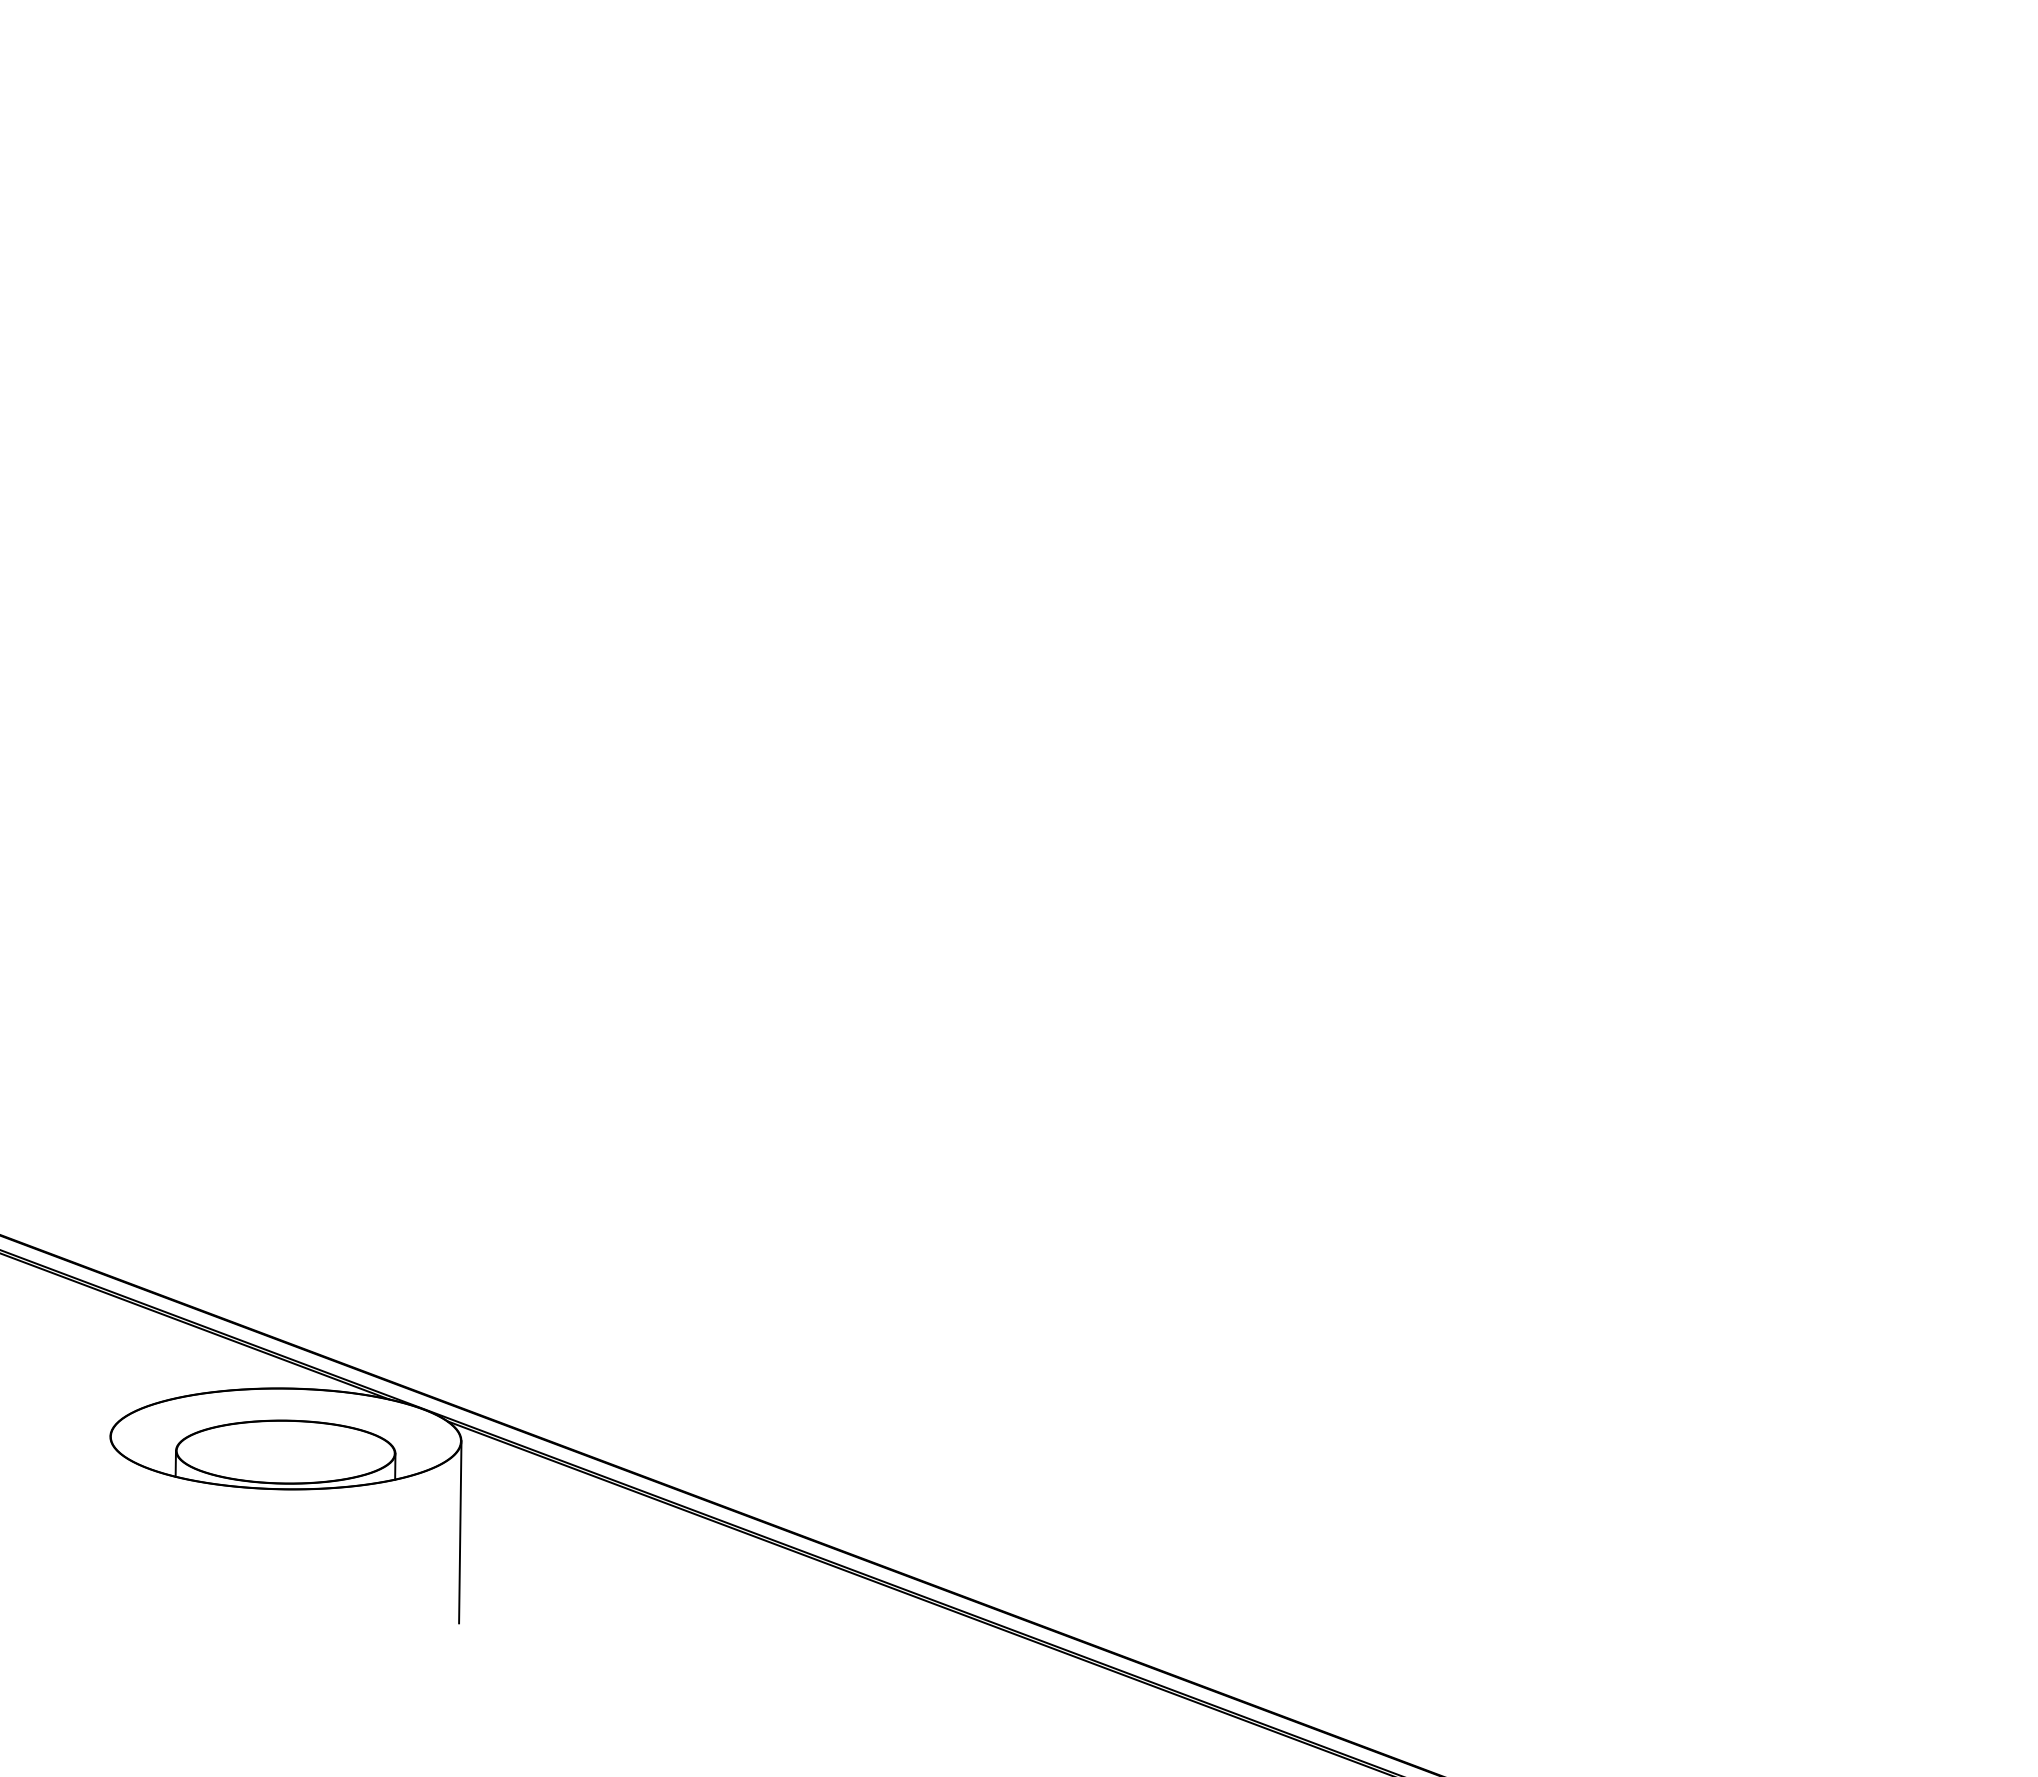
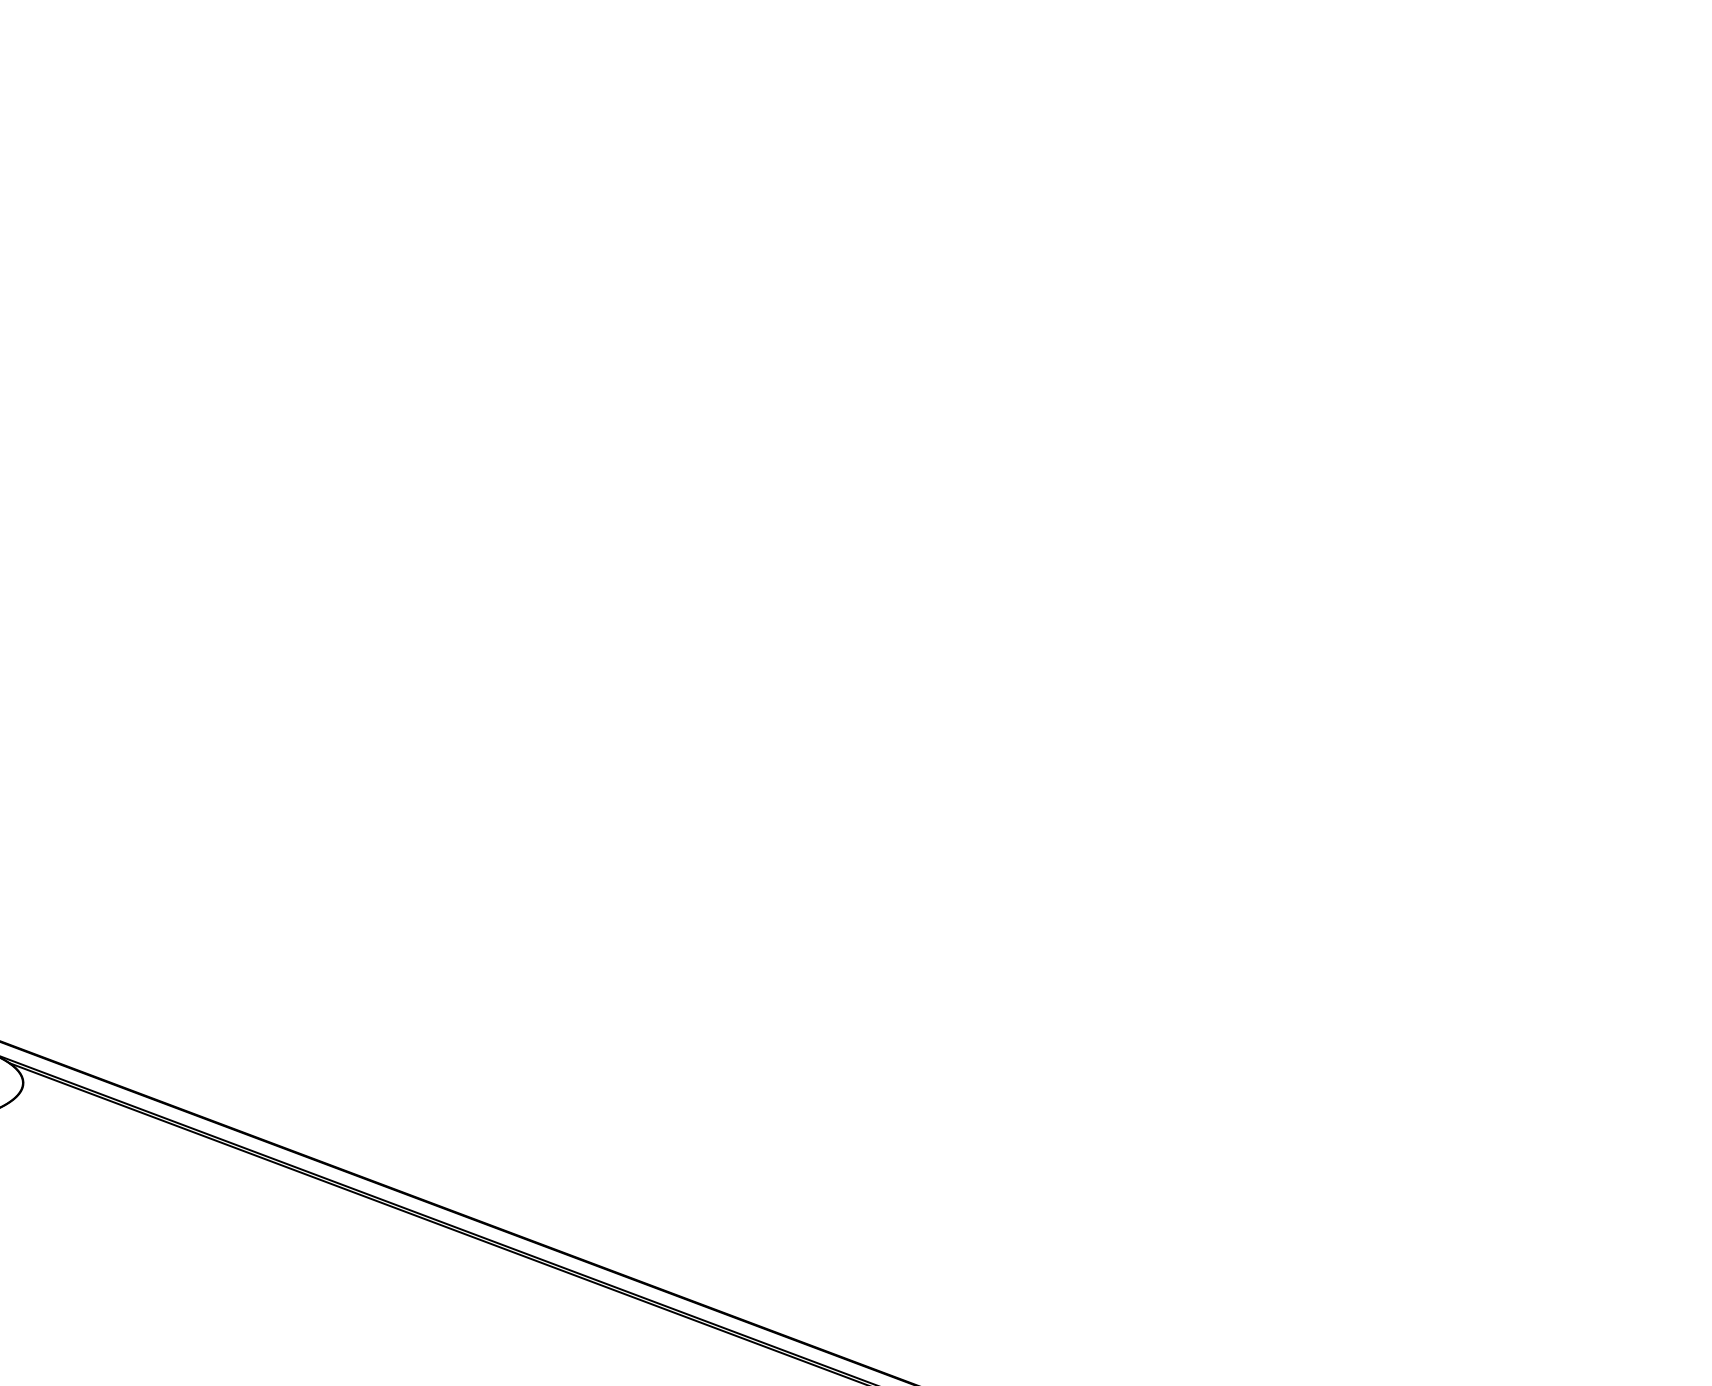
line: (460, 1532) -> (22, 1174), removed

